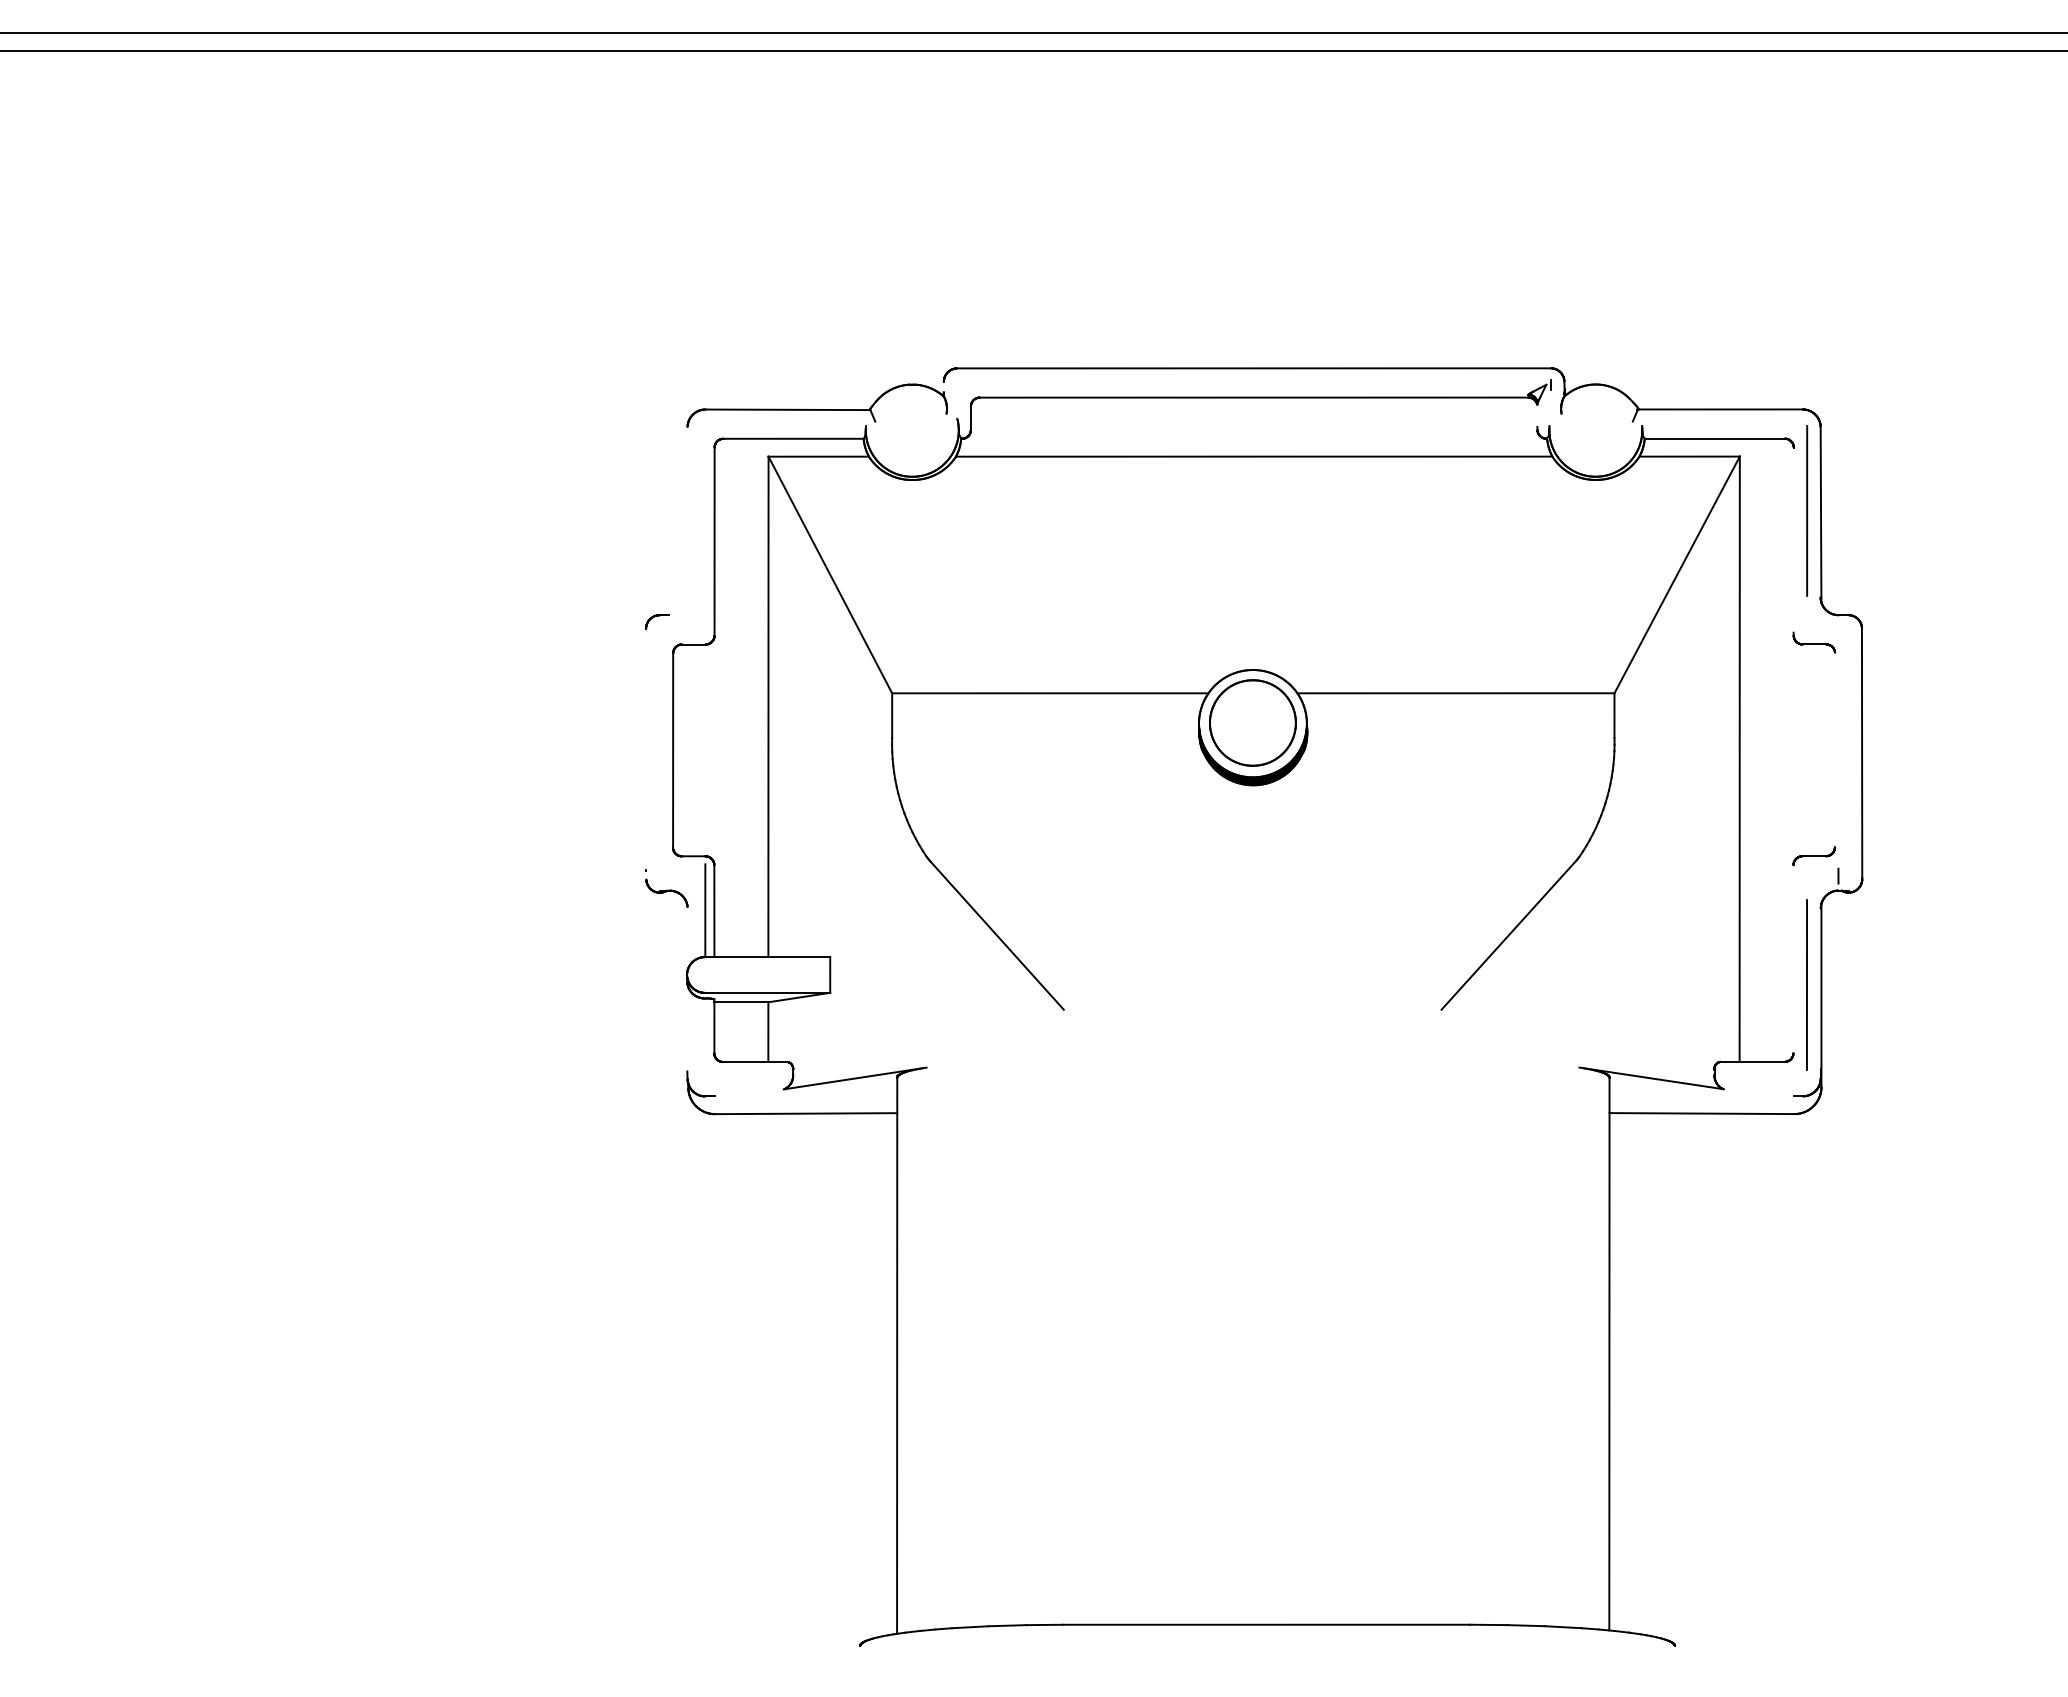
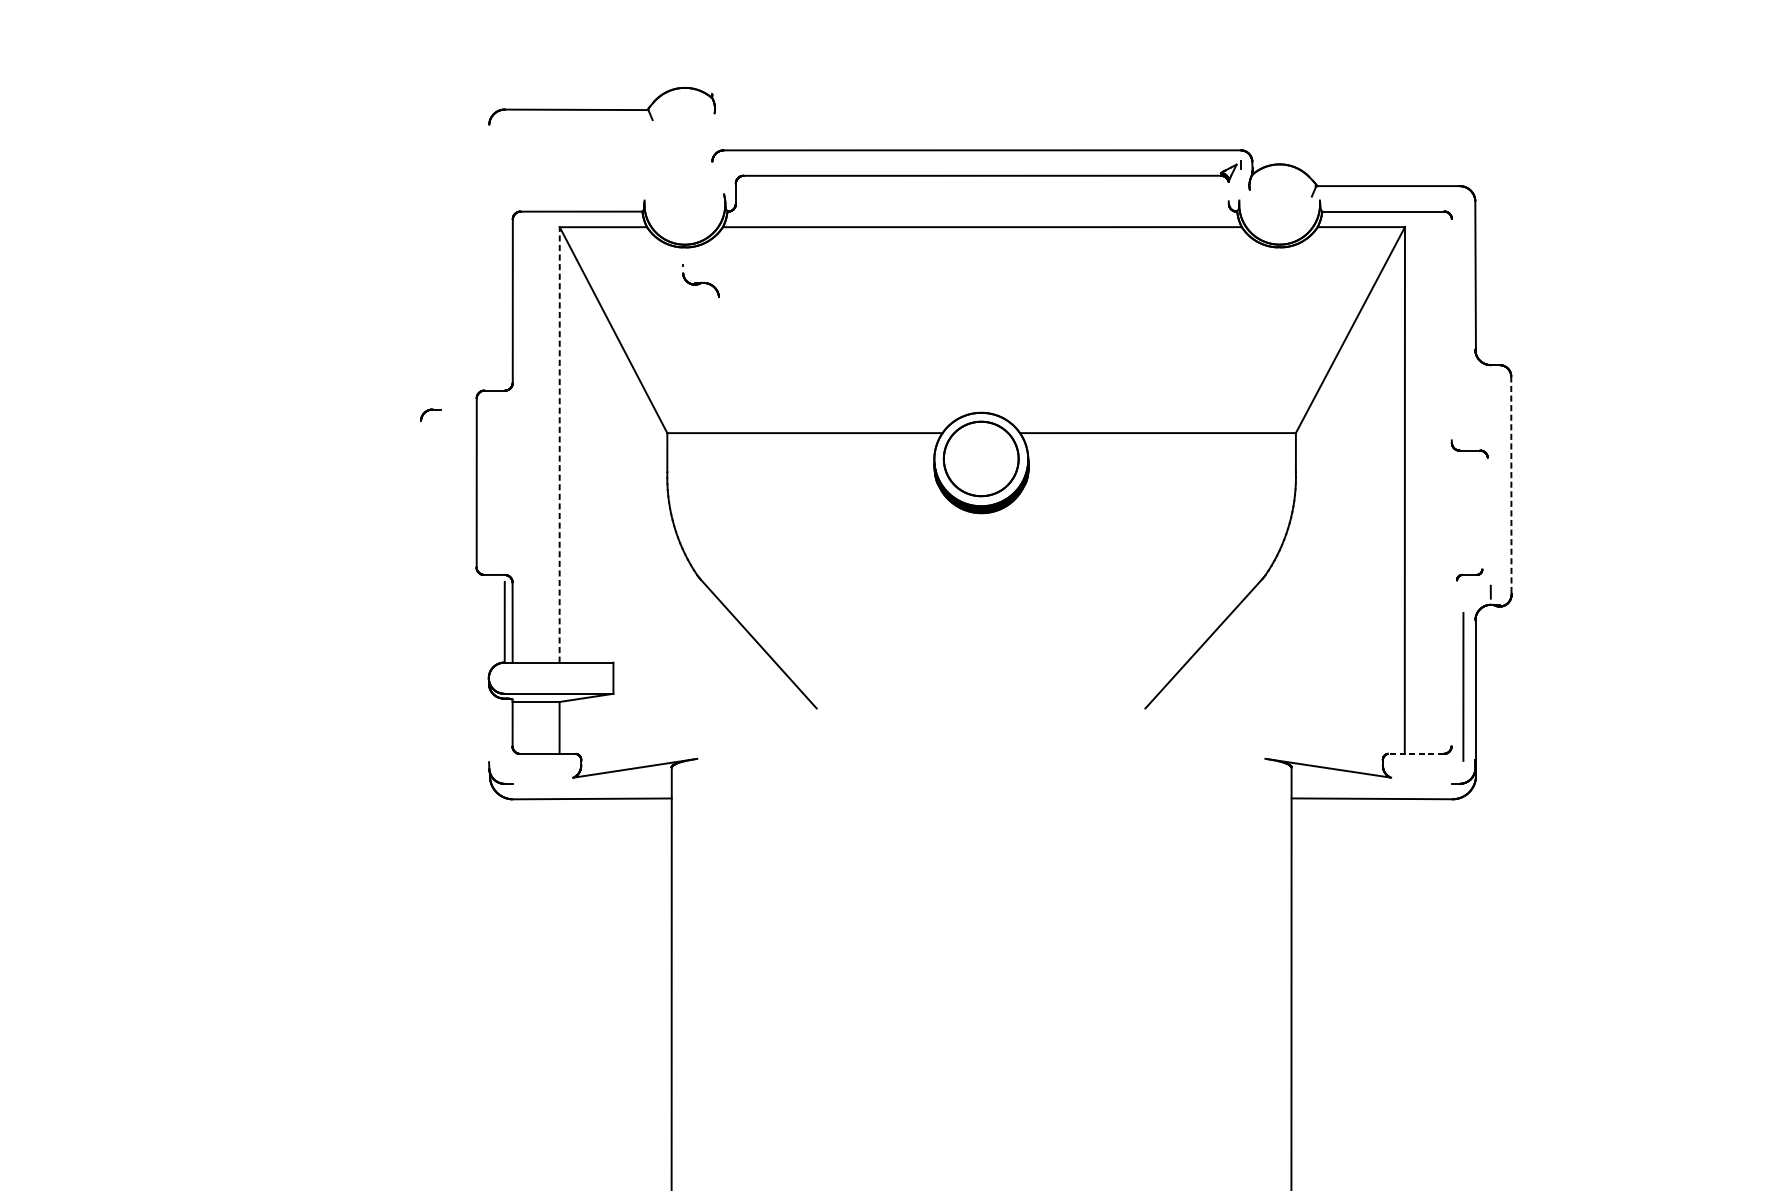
part: (816, 405) -> (601, 106), moved
line: (1807, 510) -> (1463, 274), removed
part: (657, 621) -> (430, 415), moved
part: (1813, 642) -> (1469, 448), moved
line: (768, 706) -> (559, 444), solid -> dashed
line: (1862, 753) -> (1511, 485), solid -> dashed
part: (1813, 856) -> (1469, 575), size x0.7
part: (666, 888) -> (700, 281), moved
line: (1751, 1061) -> (1415, 753), solid -> dashed

